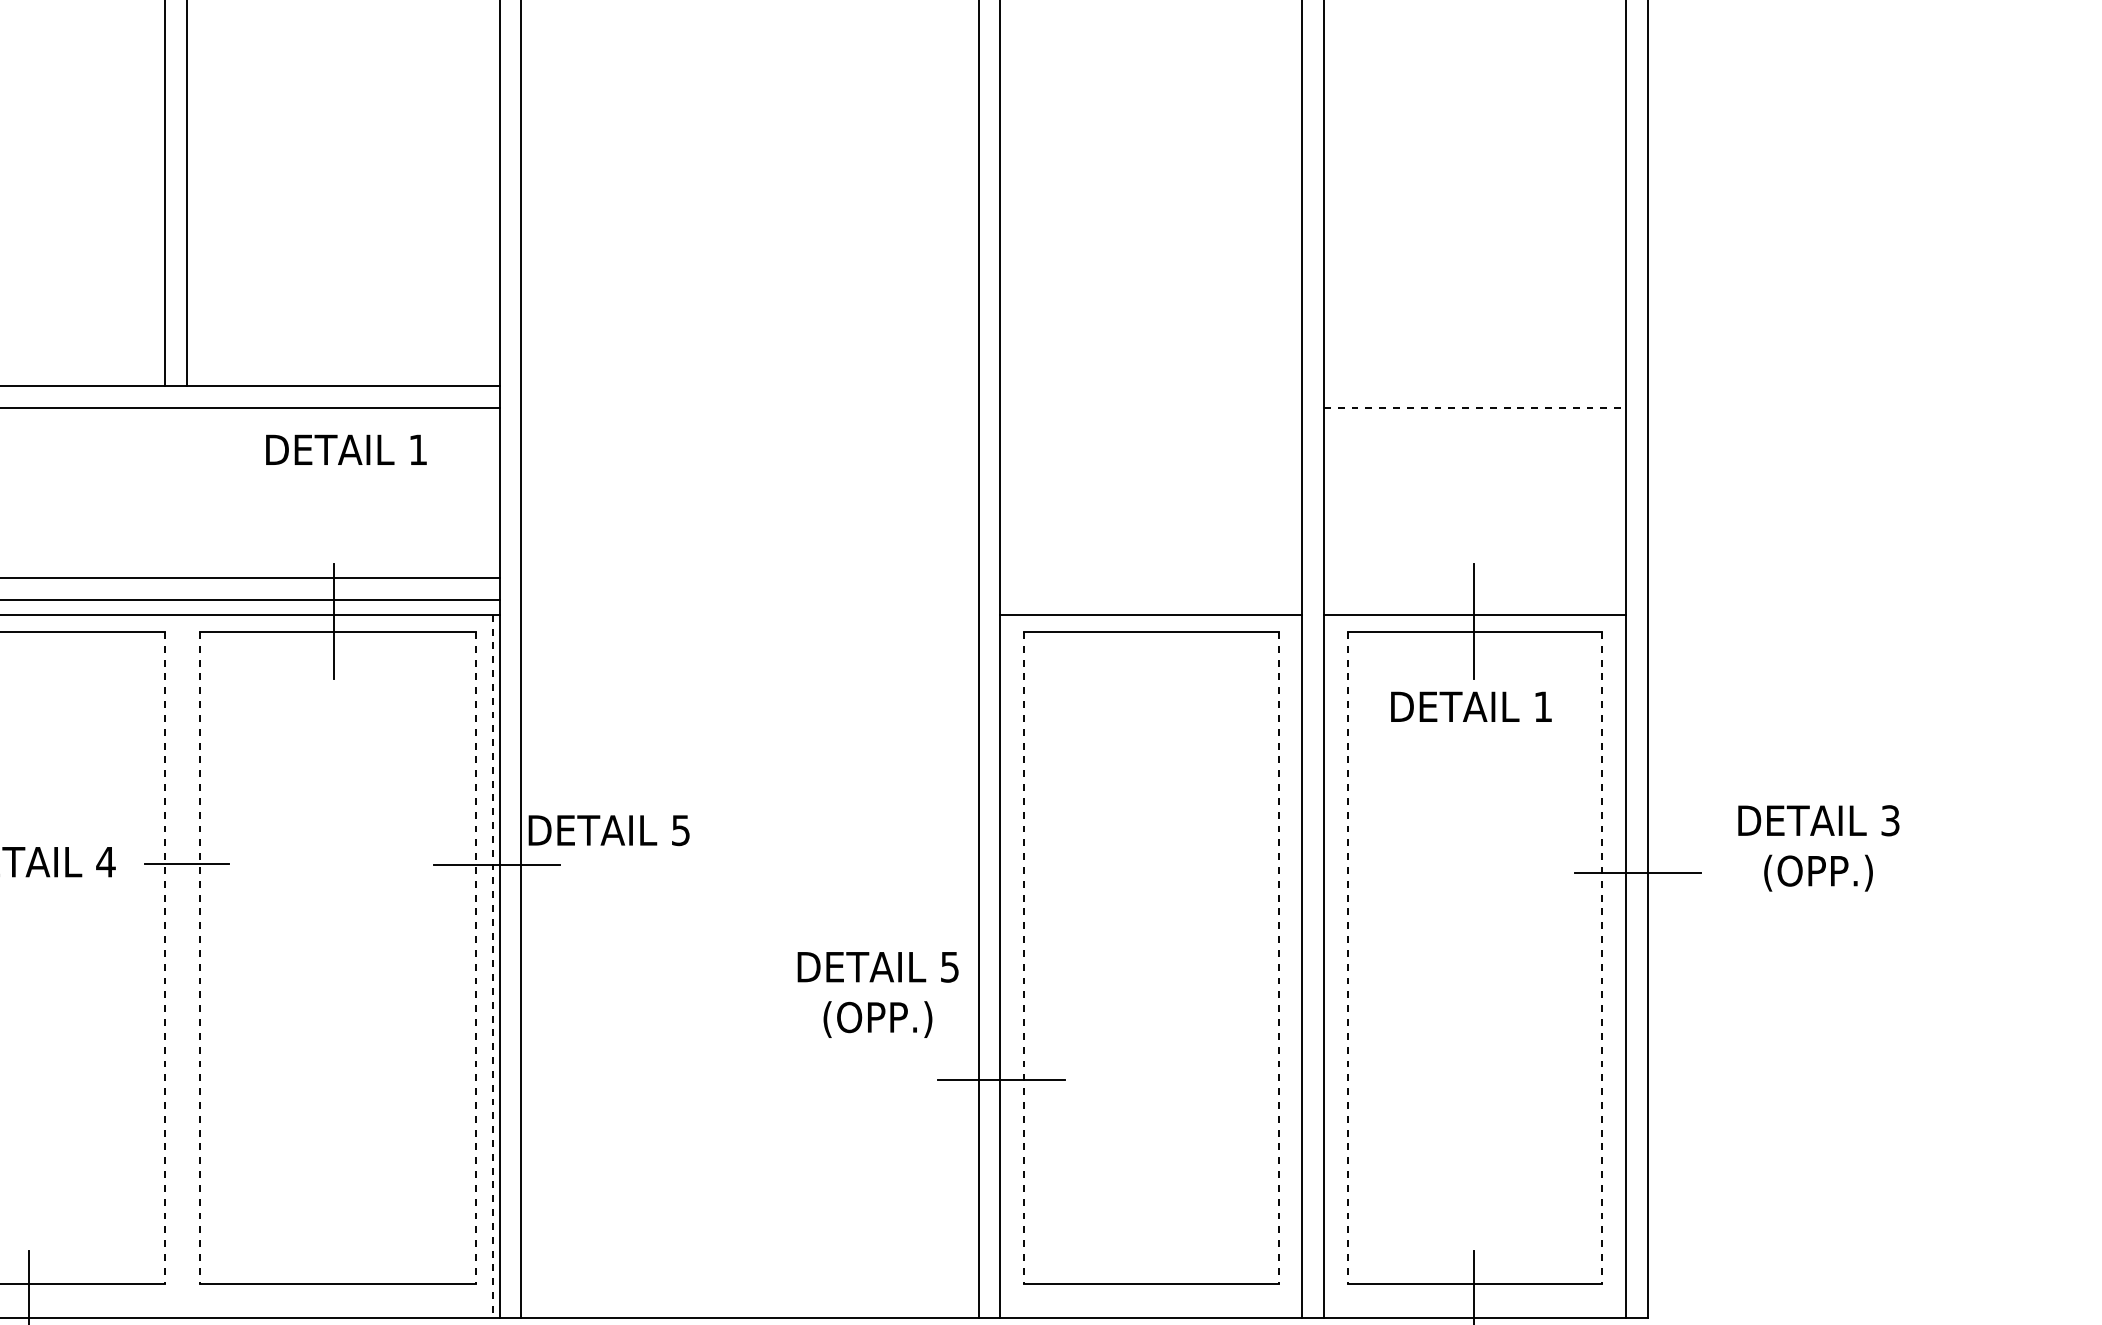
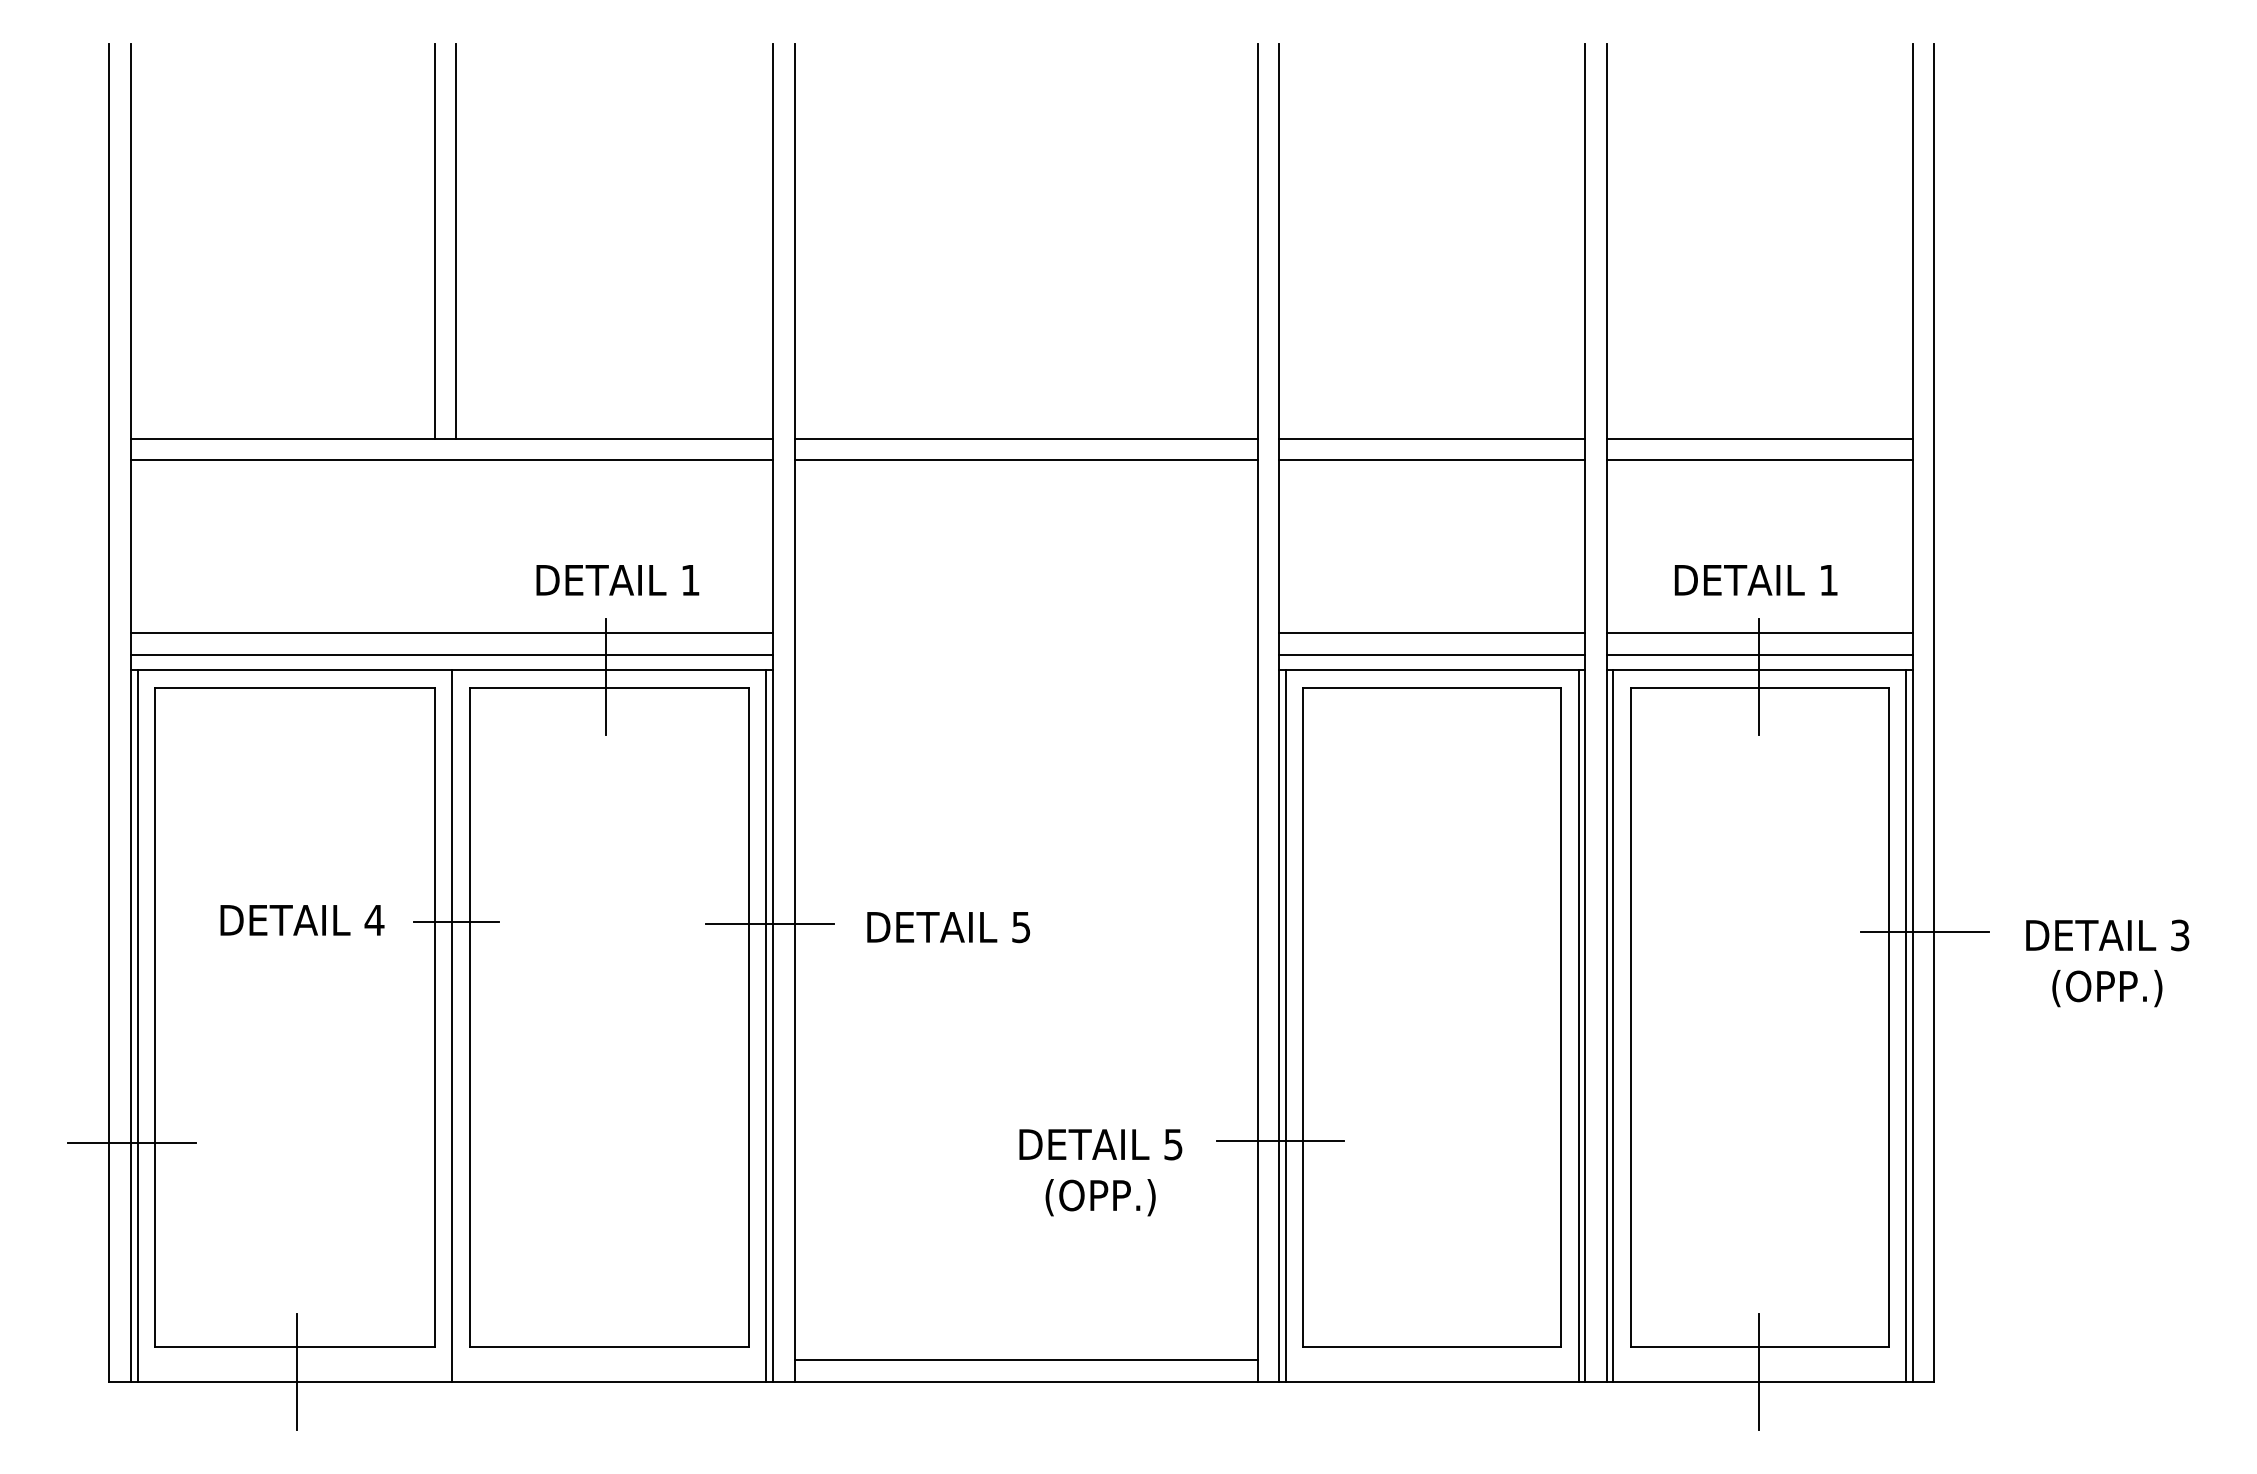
line: (749, 385) -> (1025, 438), added
line: (1151, 385) -> (1432, 438), added
line: (1474, 385) -> (1759, 438), added
line: (749, 407) -> (1025, 460), added
line: (1151, 407) -> (1432, 460), added
line: (1474, 407) -> (1759, 460), dashed -> solid
text: (346, 450) -> (617, 580), moved
line: (1151, 577) -> (1432, 632), added
line: (1474, 577) -> (1759, 632), added
line: (1151, 599) -> (1432, 654), added
line: (1474, 599) -> (1759, 654), added
text: (1470, 707) -> (1755, 580), moved
text: (608, 830) -> (948, 927), moved
text: (1818, 848) -> (2107, 963), moved
line: (165, 958) -> (434, 1017), dashed -> solid
line: (199, 958) -> (469, 1017), dashed -> solid
line: (475, 958) -> (748, 1017), dashed -> solid
line: (1024, 958) -> (1303, 1017), dashed -> solid
line: (1279, 958) -> (1561, 1017), dashed -> solid
line: (1347, 958) -> (1630, 1017), dashed -> solid
line: (1602, 958) -> (1888, 1017), dashed -> solid
line: (183, 966) -> (452, 1025), added
line: (493, 966) -> (766, 1025), dashed -> solid
line: (1006, 966) -> (1285, 1025), added
line: (1295, 966) -> (1578, 1025), added
line: (1330, 966) -> (1613, 1025), added
line: (1619, 966) -> (1905, 1025), added
text: (877, 994) -> (1100, 1172), moved
line: (749, 1296) -> (1025, 1359), added

